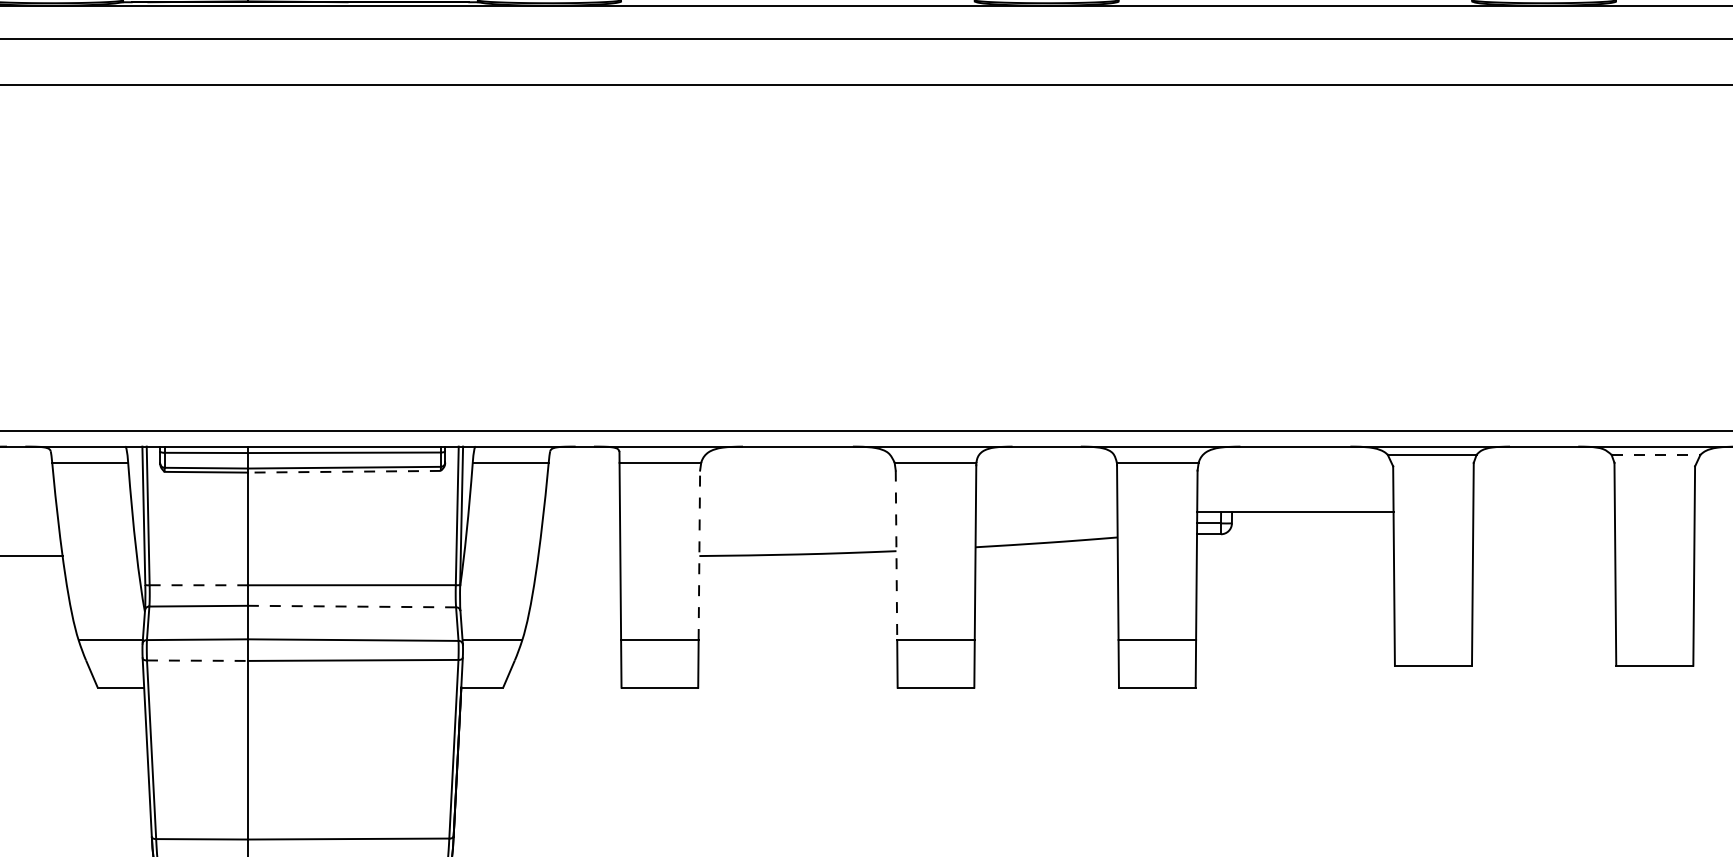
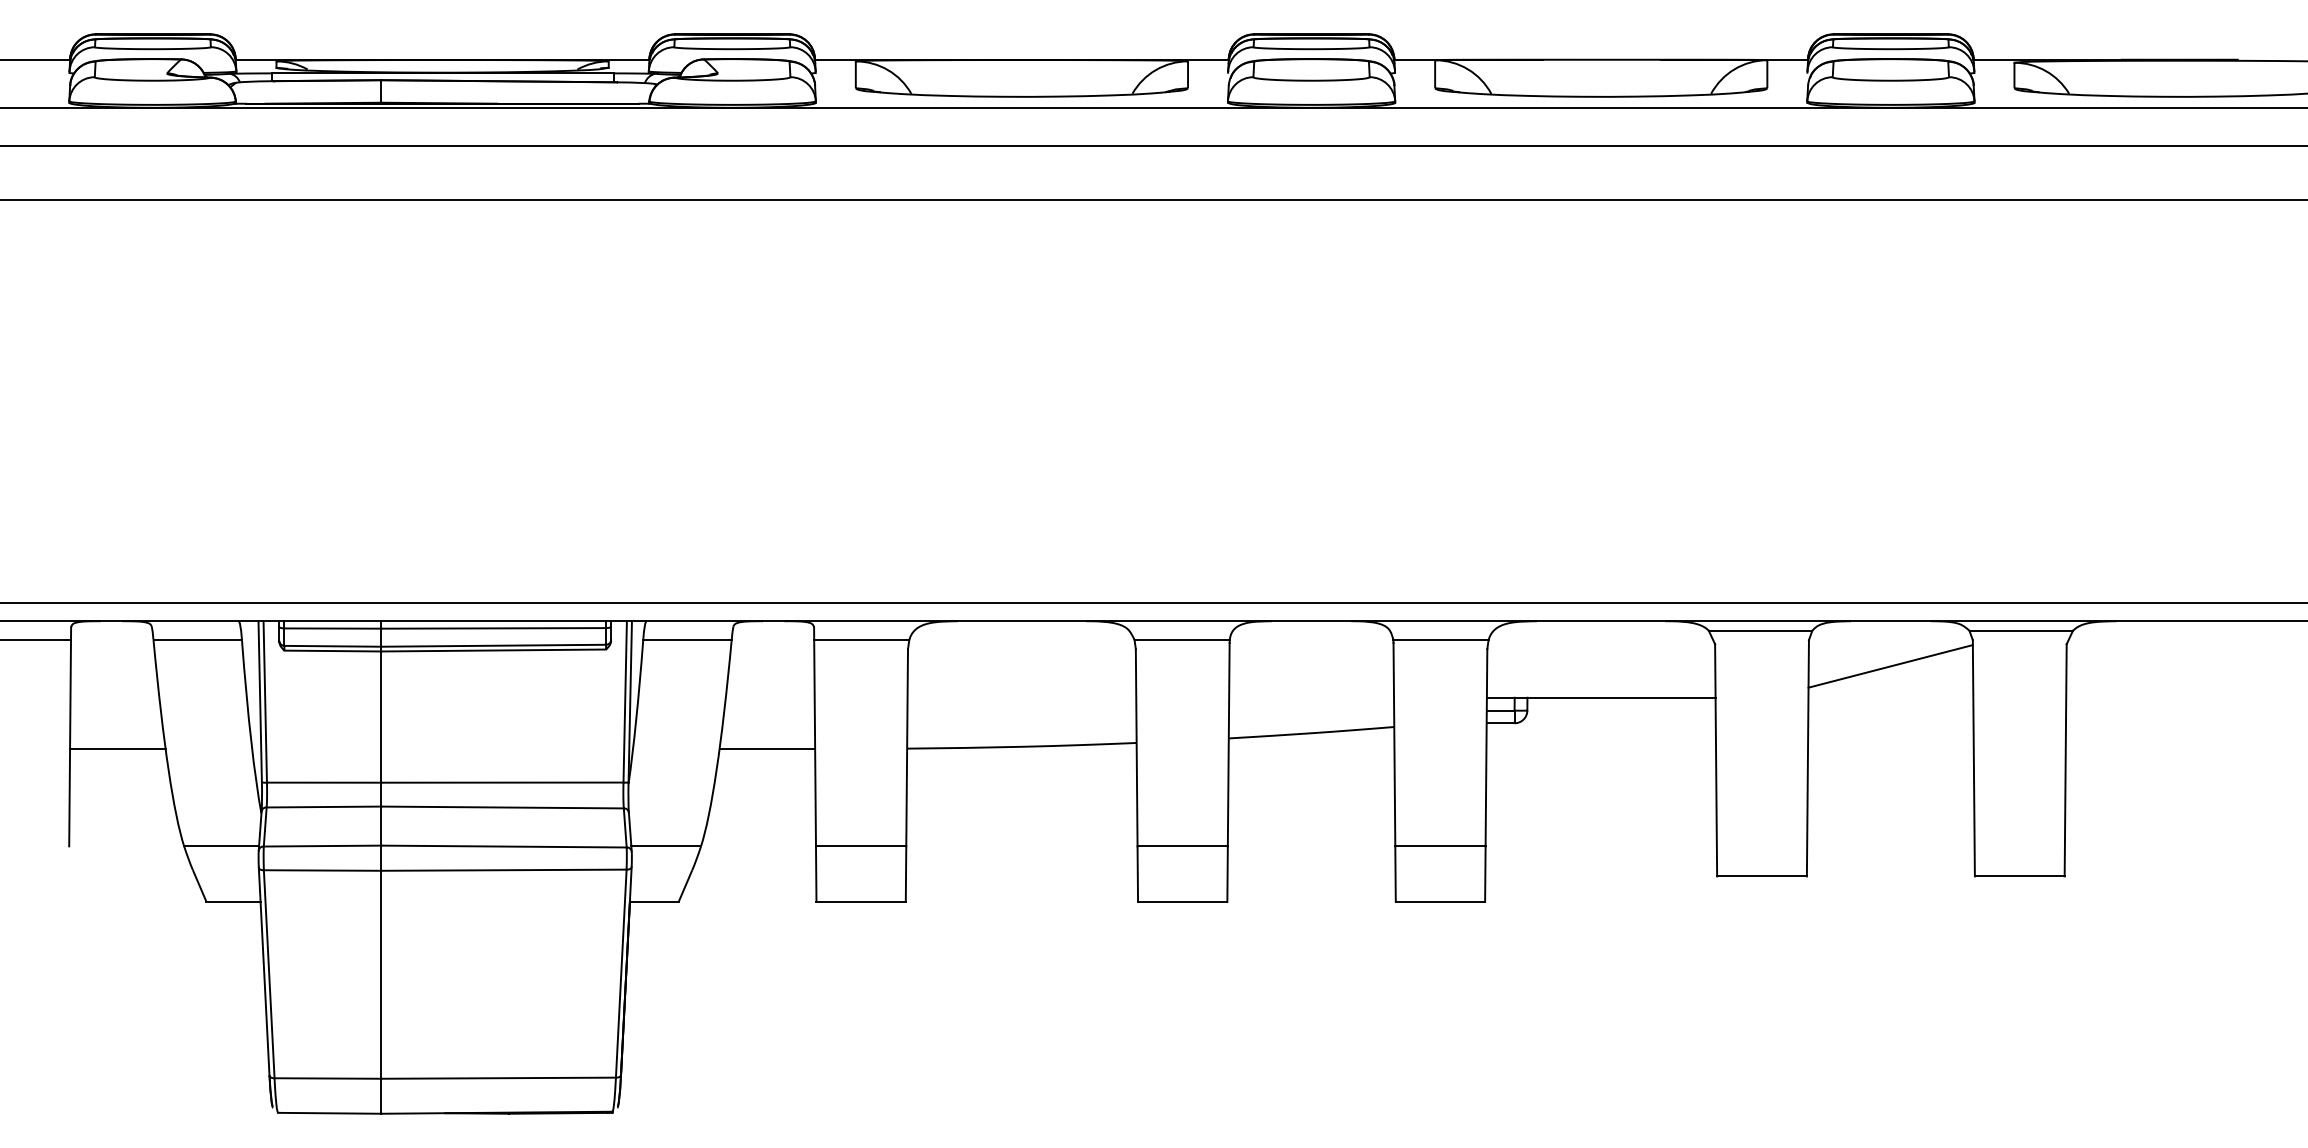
line: (1656, 454) -> (2021, 630), dashed -> solid
line: (344, 471) -> (493, 650), dashed -> solid
line: (1543, 485) -> (1890, 666), added
line: (579, 555) -> (767, 748), added
line: (699, 555) -> (907, 747), dashed -> solid
line: (896, 555) -> (1136, 747), dashed -> solid
line: (199, 585) -> (324, 782), dashed -> solid
line: (351, 606) -> (502, 807), dashed -> solid
line: (197, 660) -> (322, 870), dashed -> solid

